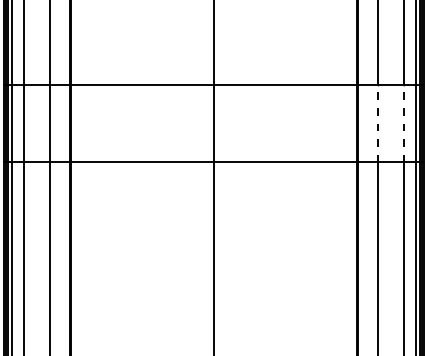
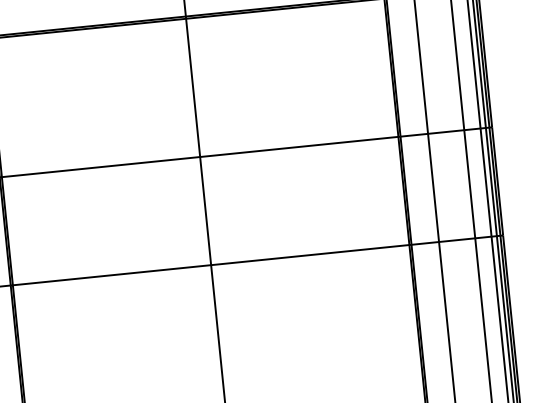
line: (377, 123) -> (432, 187), dashed -> solid
line: (404, 123) -> (470, 184), dashed -> solid

